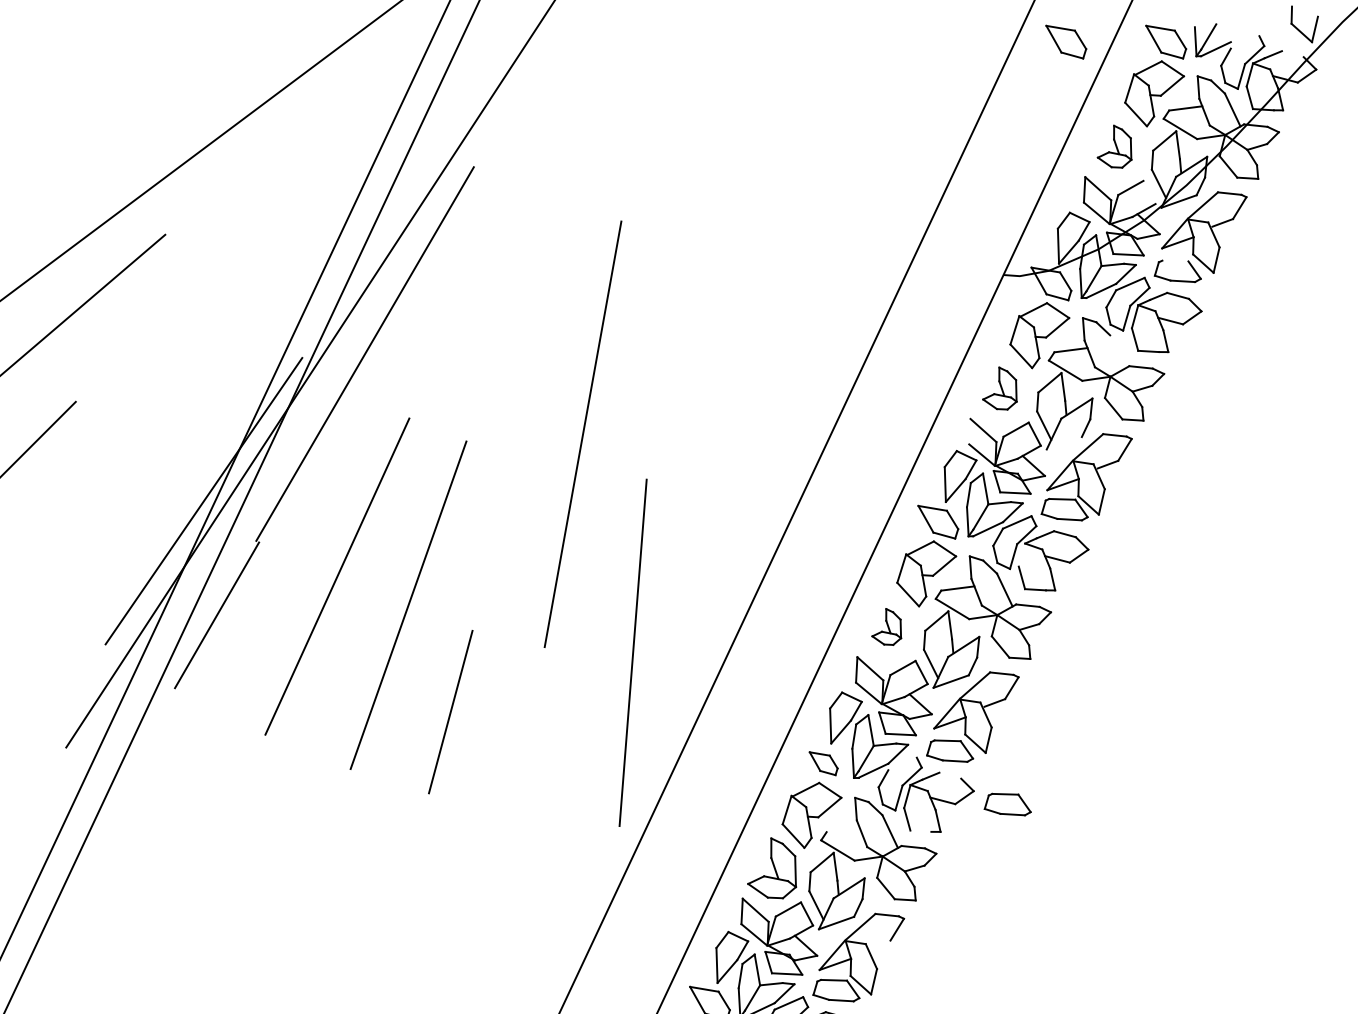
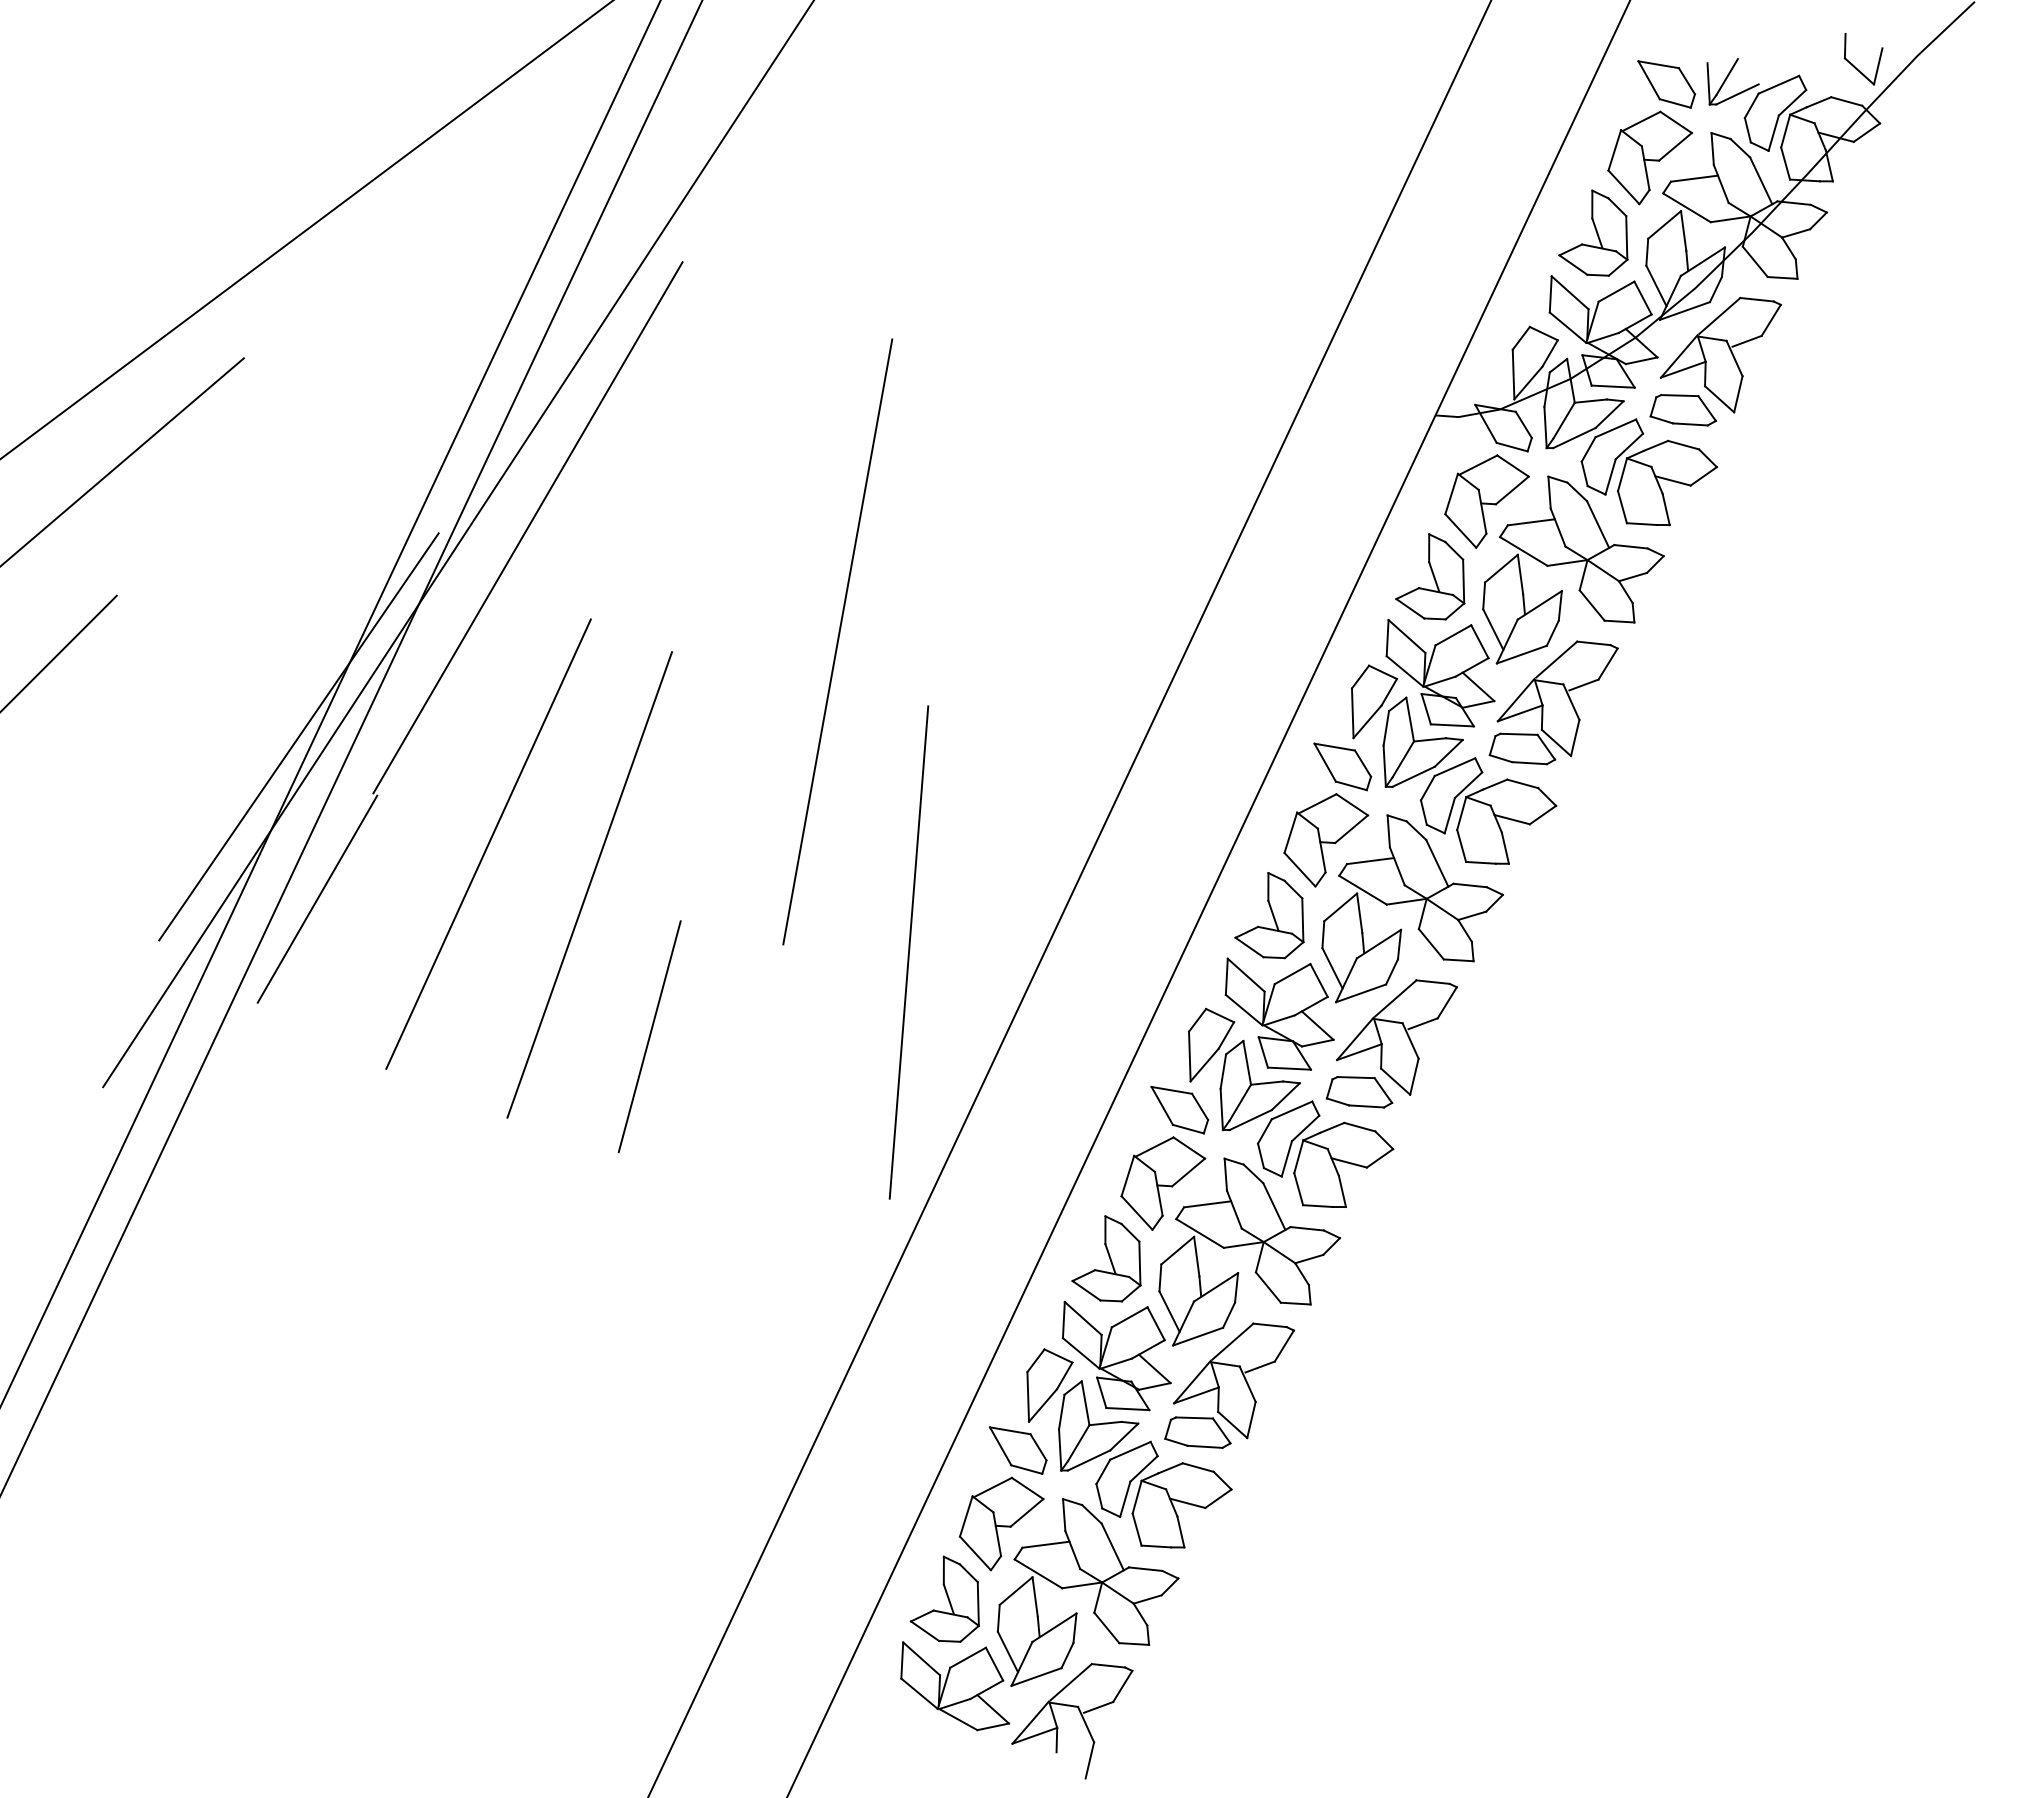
part: (1066, 42) -> (1524, 84), removed
line: (1244, 42) -> (1778, 84), added
line: (1292, 54) -> (1846, 101), added
part: (1114, 146) -> (1593, 232), size x1.43
line: (1149, 192) -> (1642, 297), added
line: (1175, 260) -> (1679, 395), added
line: (1118, 351) -> (1598, 524), added
part: (1000, 388) -> (1430, 576), size x1.43
line: (969, 431) -> (1387, 638), added
line: (1064, 443) -> (1521, 654), added
line: (1021, 555) -> (1461, 813), added
part: (886, 626) -> (1269, 915), size x1.67
part: (823, 763) -> (1179, 1109), size x1.43
line: (902, 763) -> (1291, 1110), added
line: (950, 775) -> (1359, 1126), added
part: (1007, 804) -> (1441, 1168), removed
line: (843, 830) -> (1207, 1204), added
line: (920, 831) -> (1317, 1206), added
line: (879, 944) -> (1259, 1366), added

